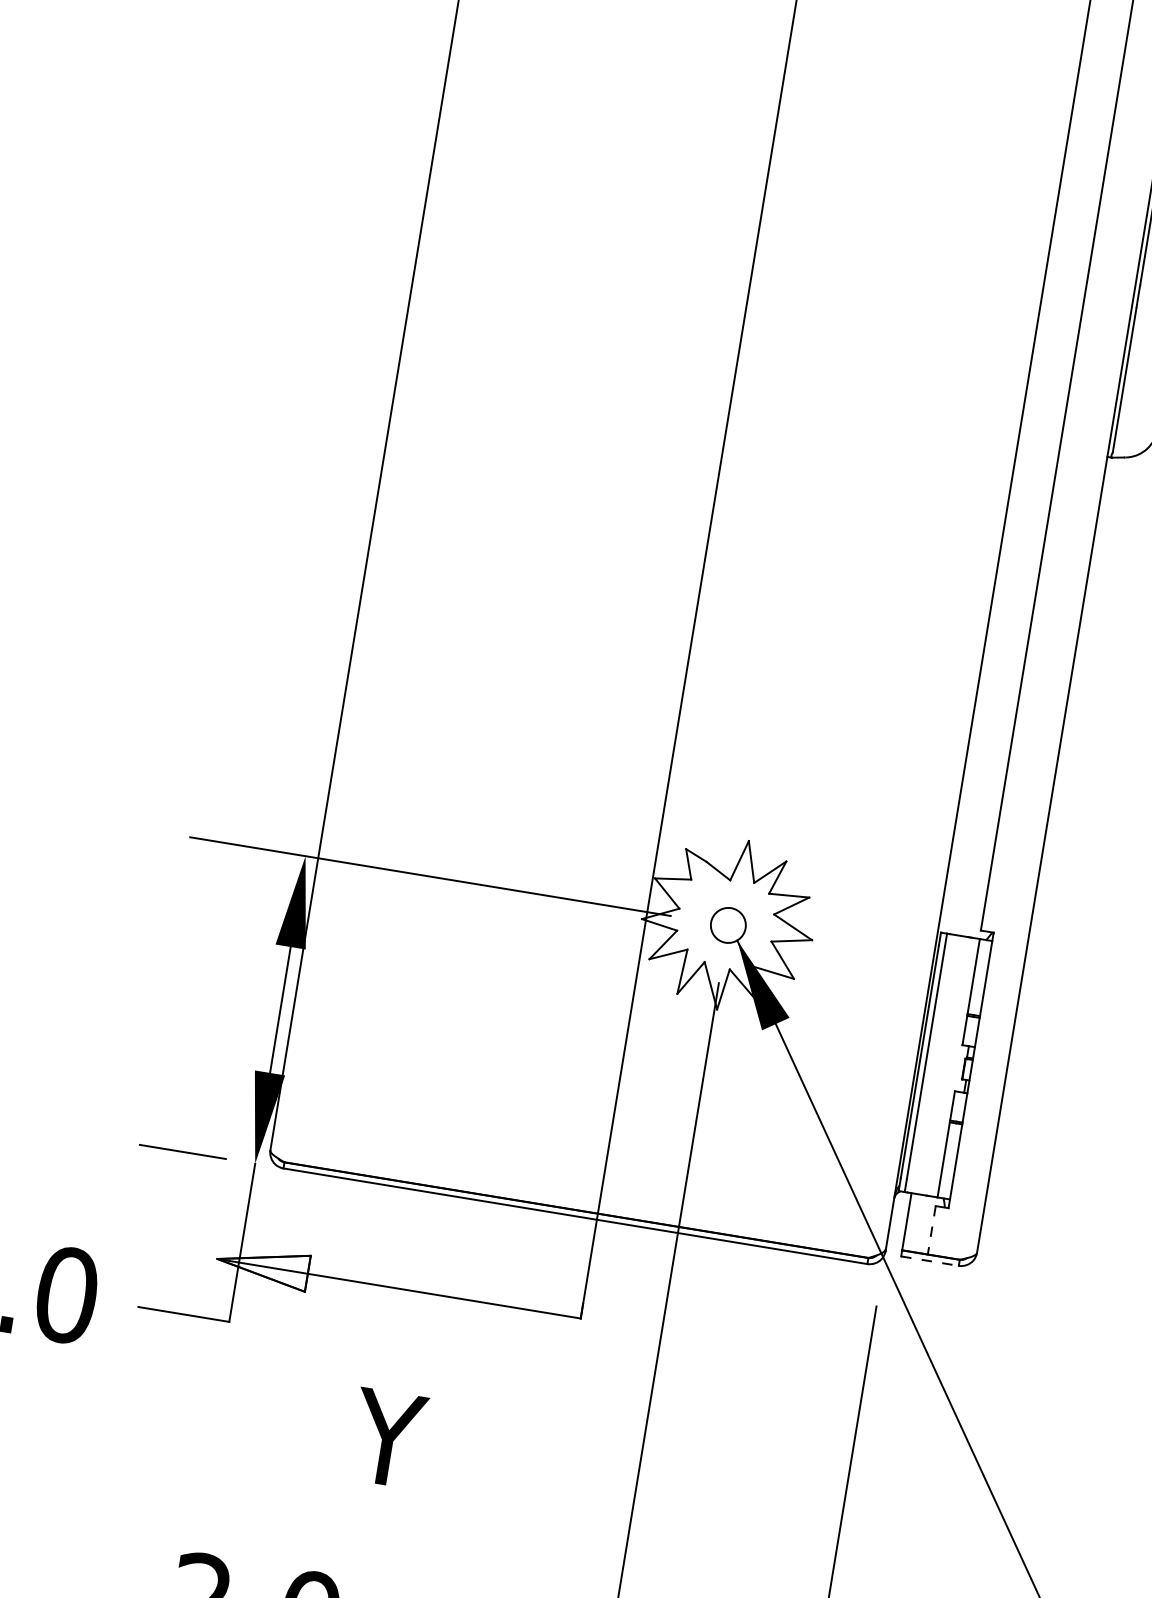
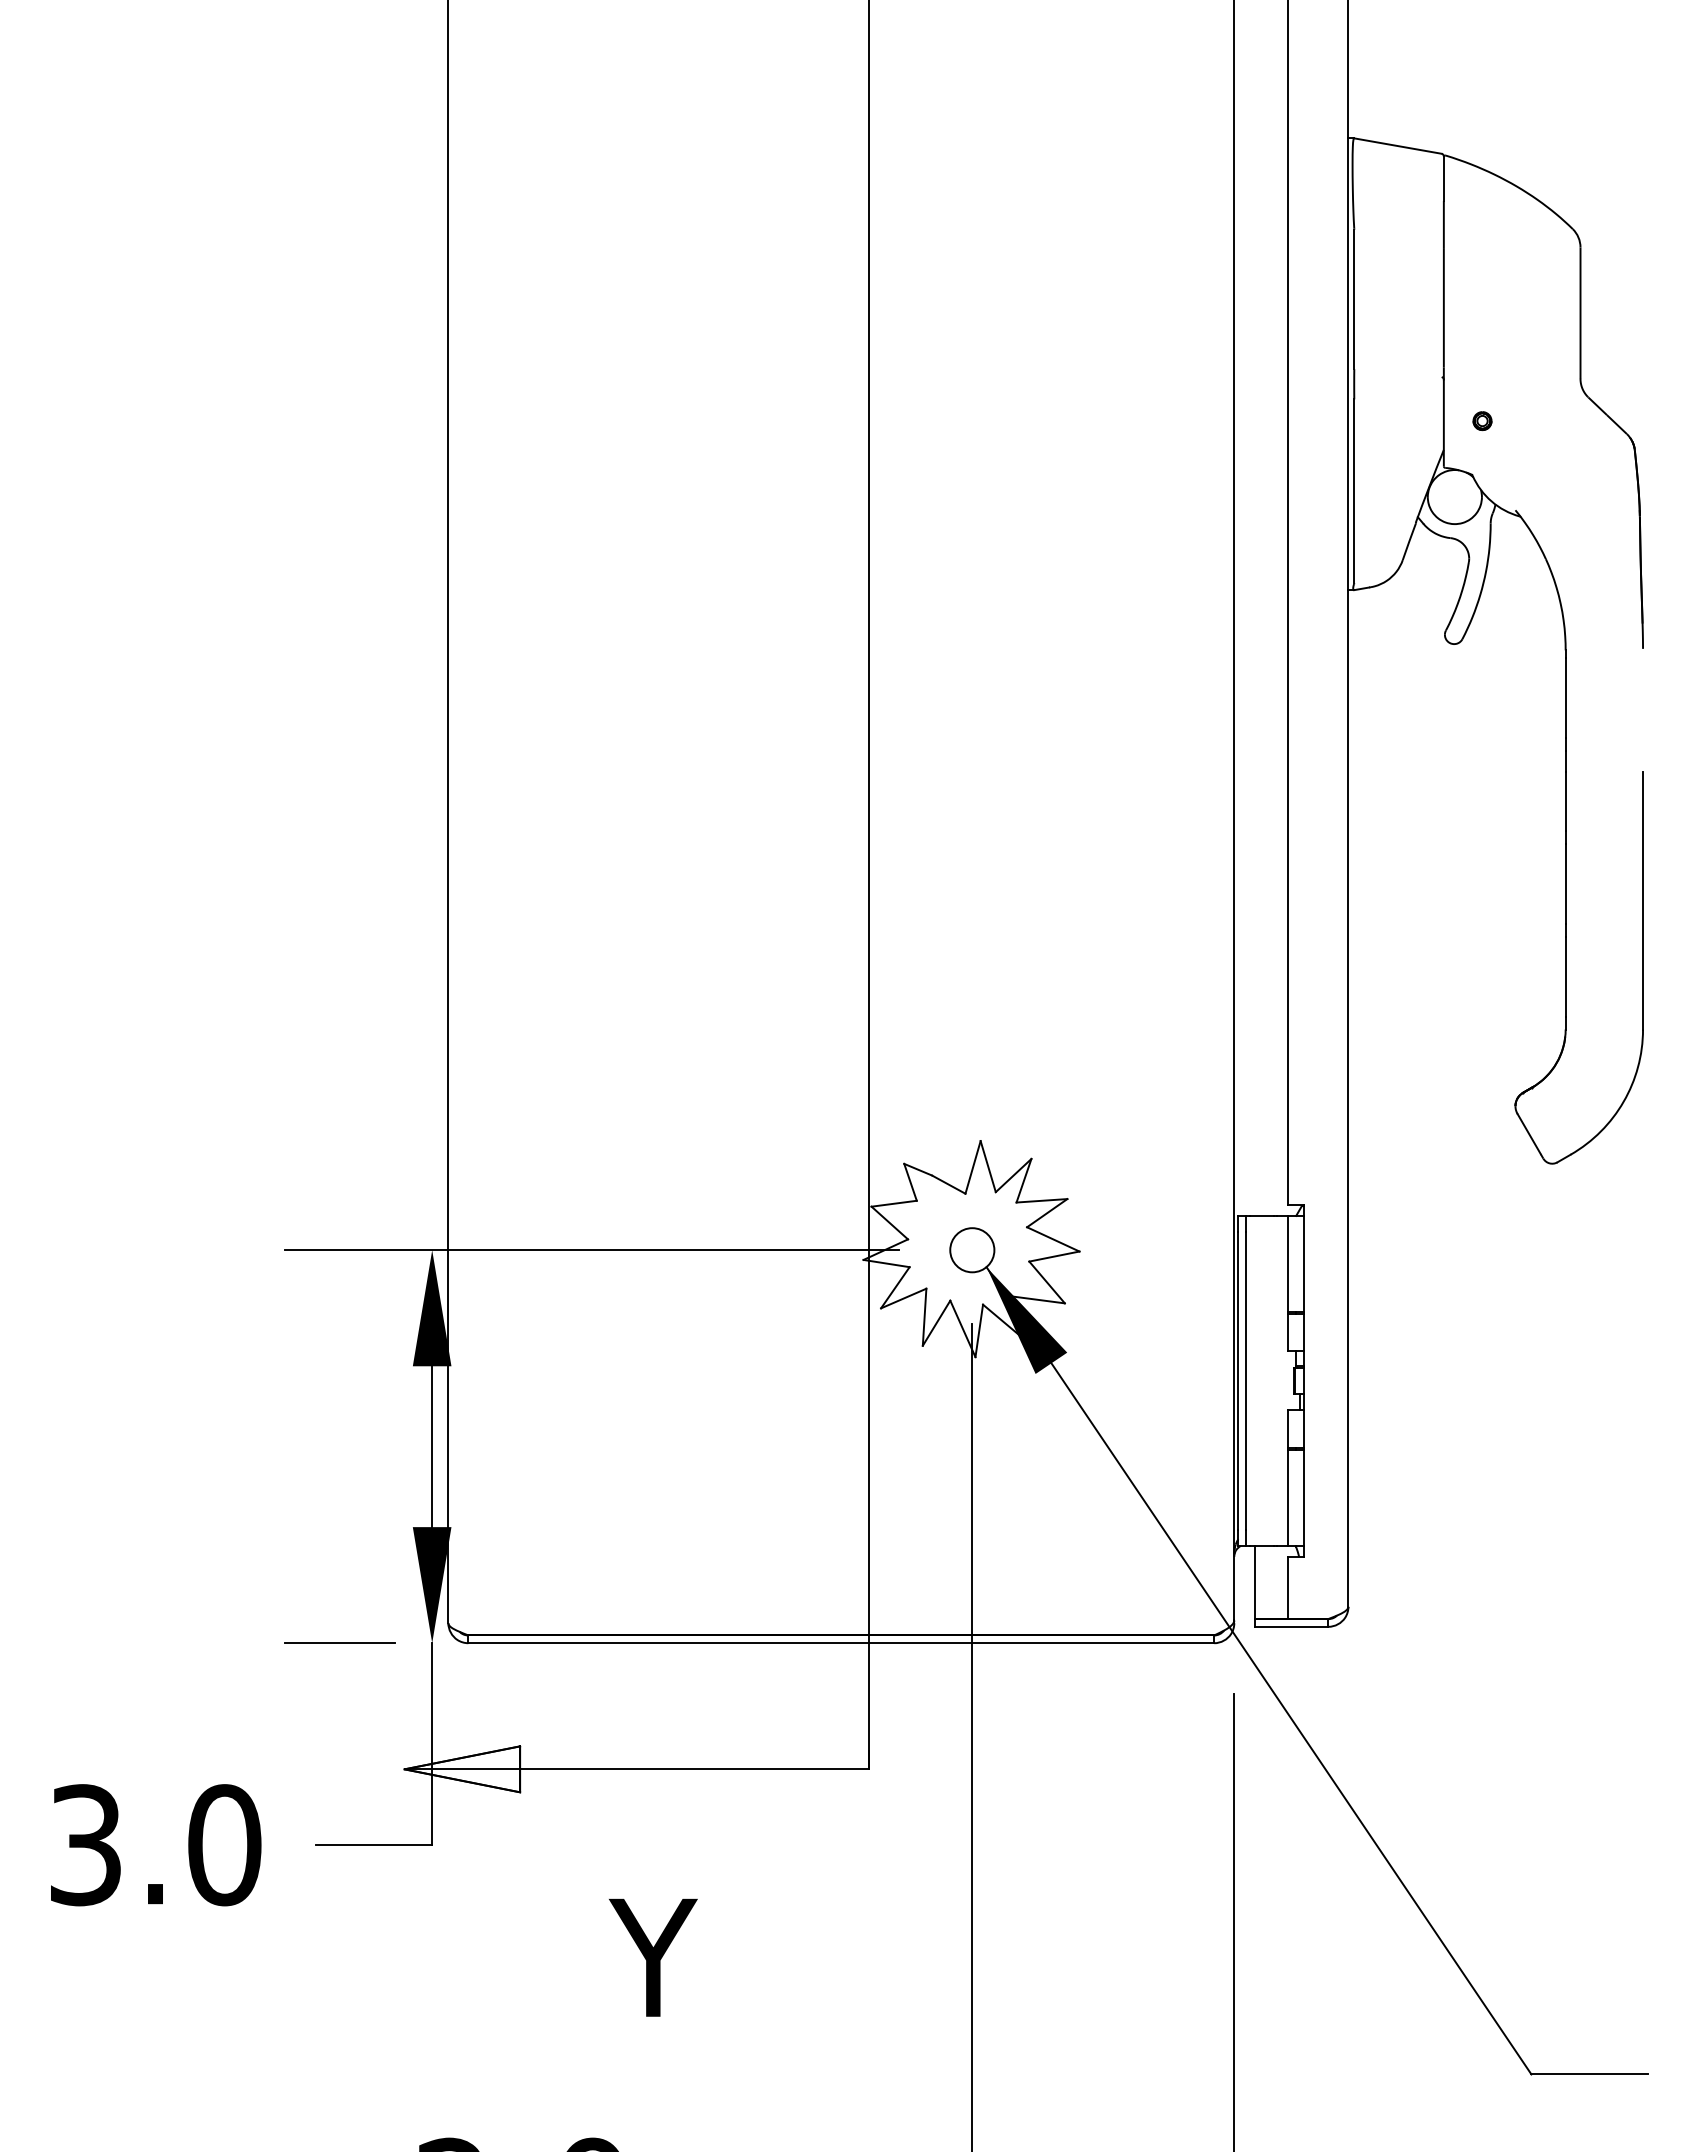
line: (931, 1230) -> (1287, 1588), dashed -> solid
line: (929, 1260) -> (1291, 1626), dashed -> solid

